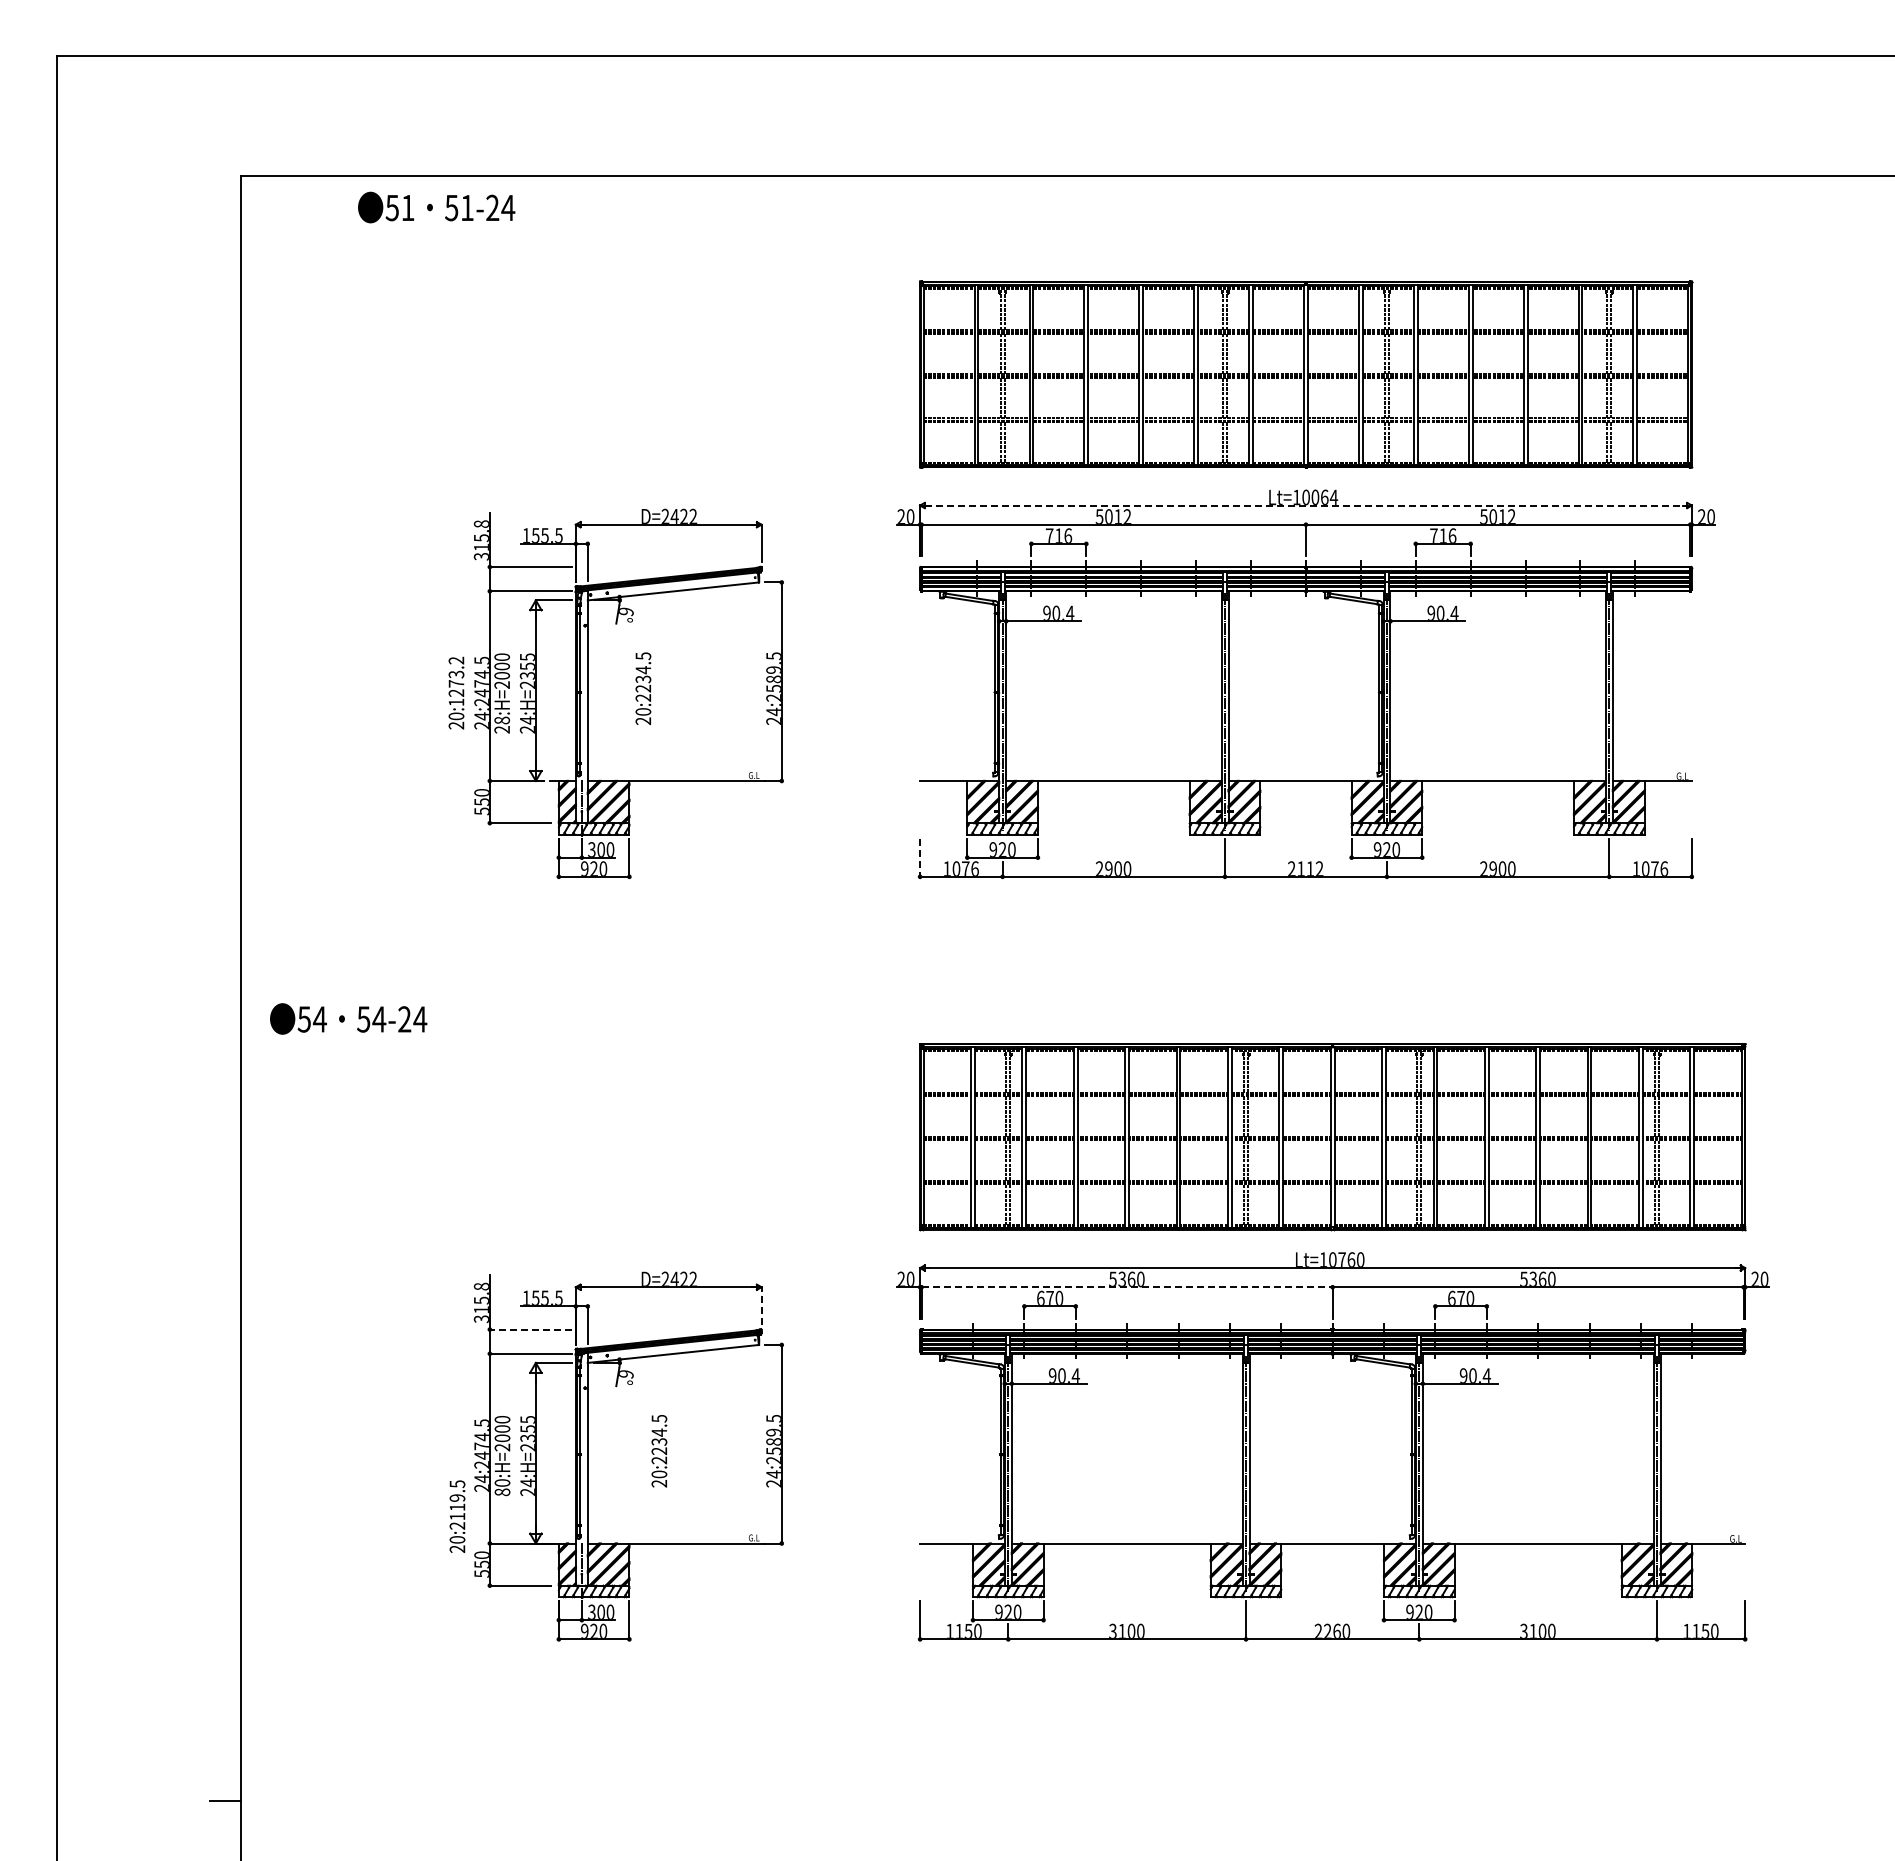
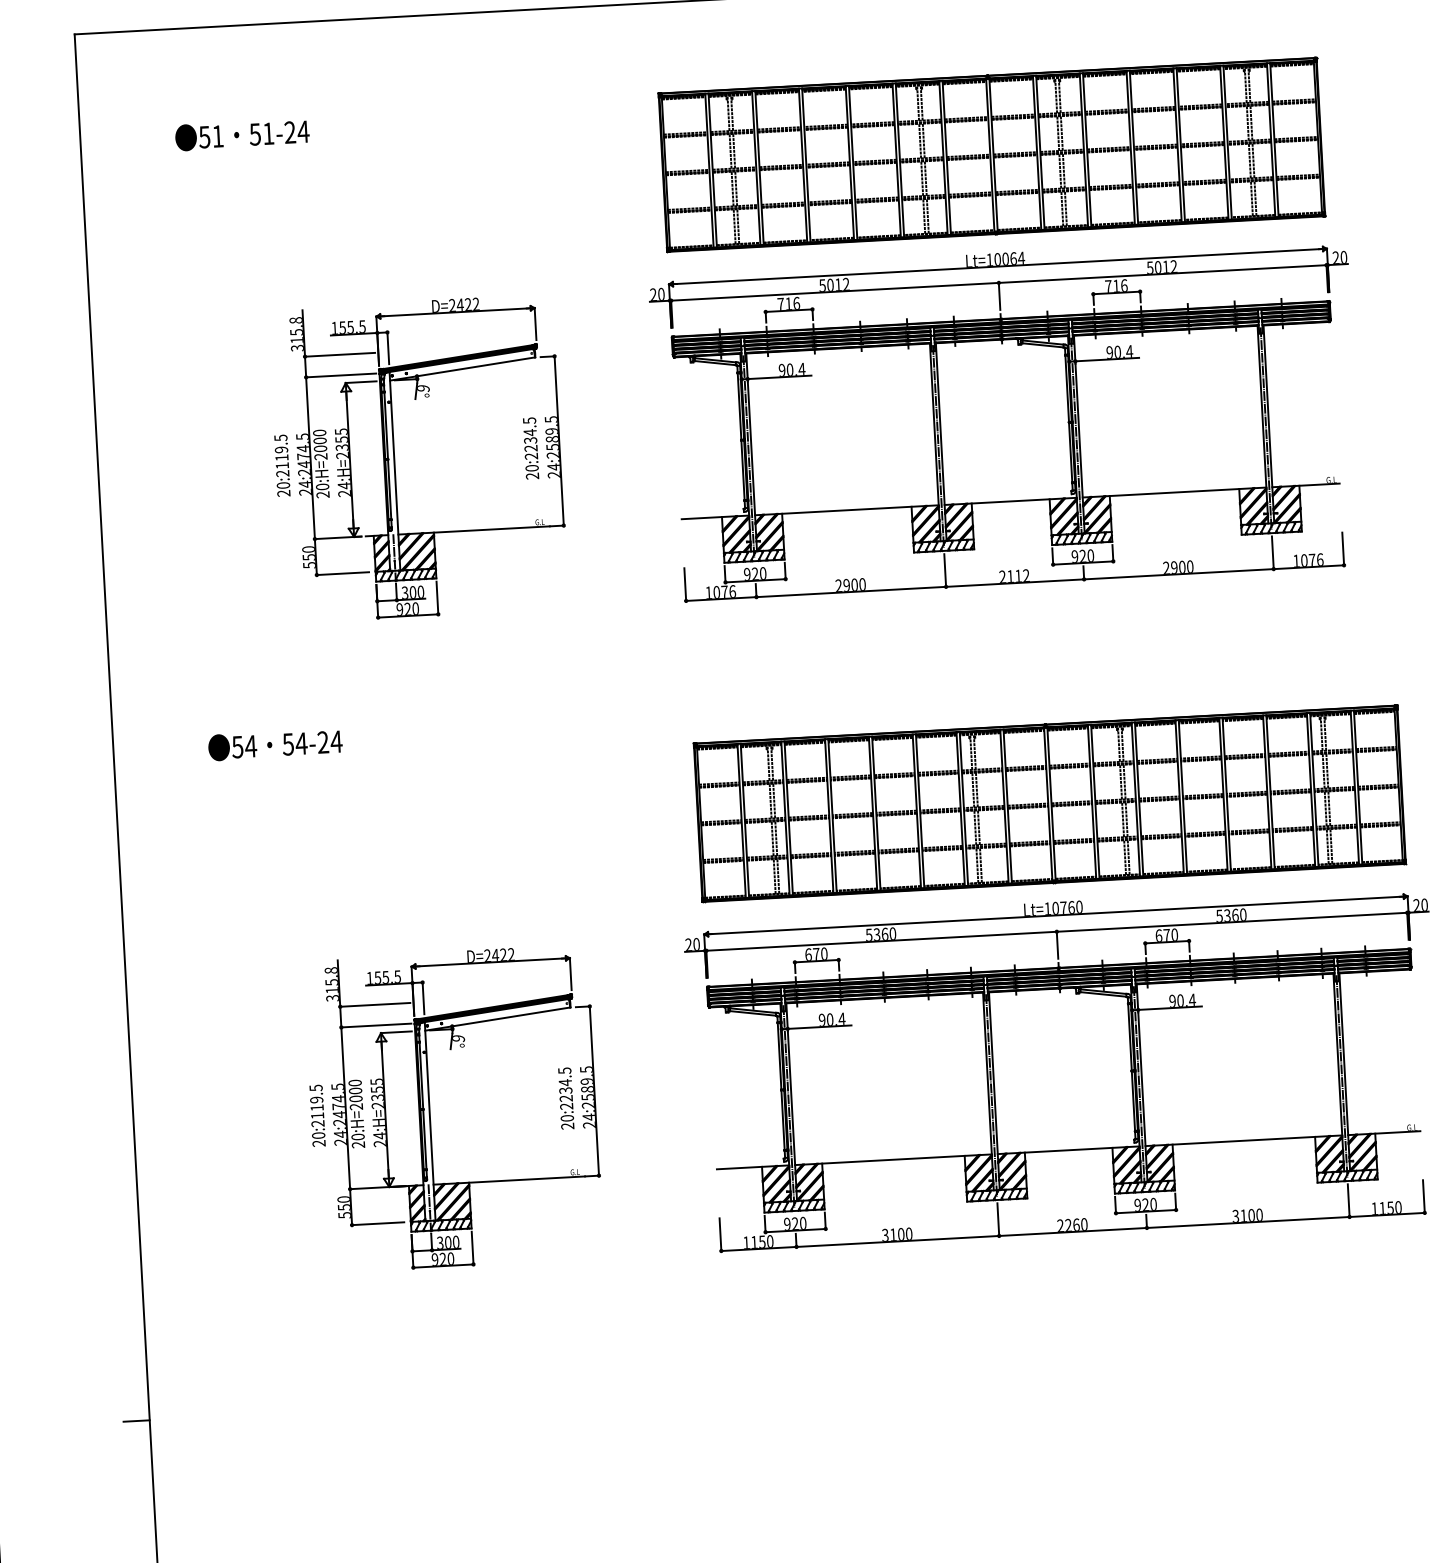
text: (436, 207) -> (242, 134), moved
line: (1306, 505) -> (998, 266), dashed -> solid
text: (456, 681) -> (281, 455), 20:1273.2 -> 20:2119.5
text: (643, 688) -> (531, 448), moved
text: (502, 720) -> (322, 486), 28:H=2000 -> 20:H=2000
line: (920, 858) -> (685, 585), dashed -> solid
text: (348, 1018) -> (275, 744), moved
line: (1127, 1287) -> (881, 941), dashed -> solid
line: (761, 1305) -> (570, 973), dashed -> solid
line: (530, 1329) -> (374, 1004), dashed -> solid
text: (659, 1451) -> (566, 1098), moved
text: (502, 1492) -> (358, 1145), 80:H=2000 -> 20:H=2000
text: (457, 1516) -> (317, 1115), moved

